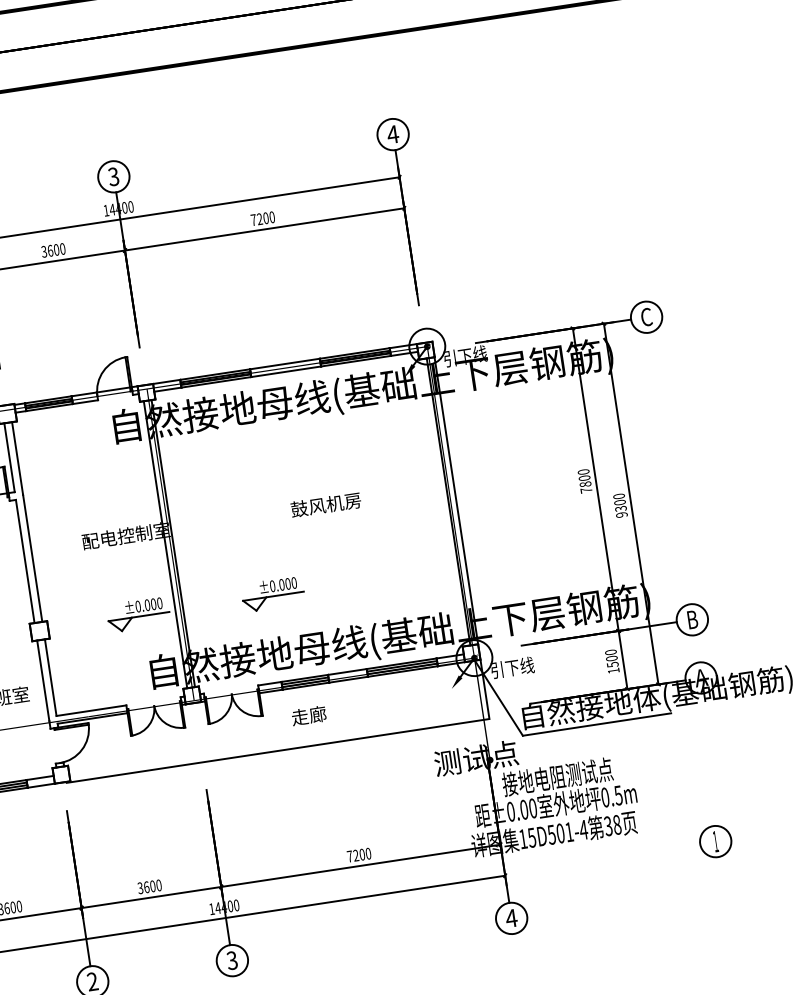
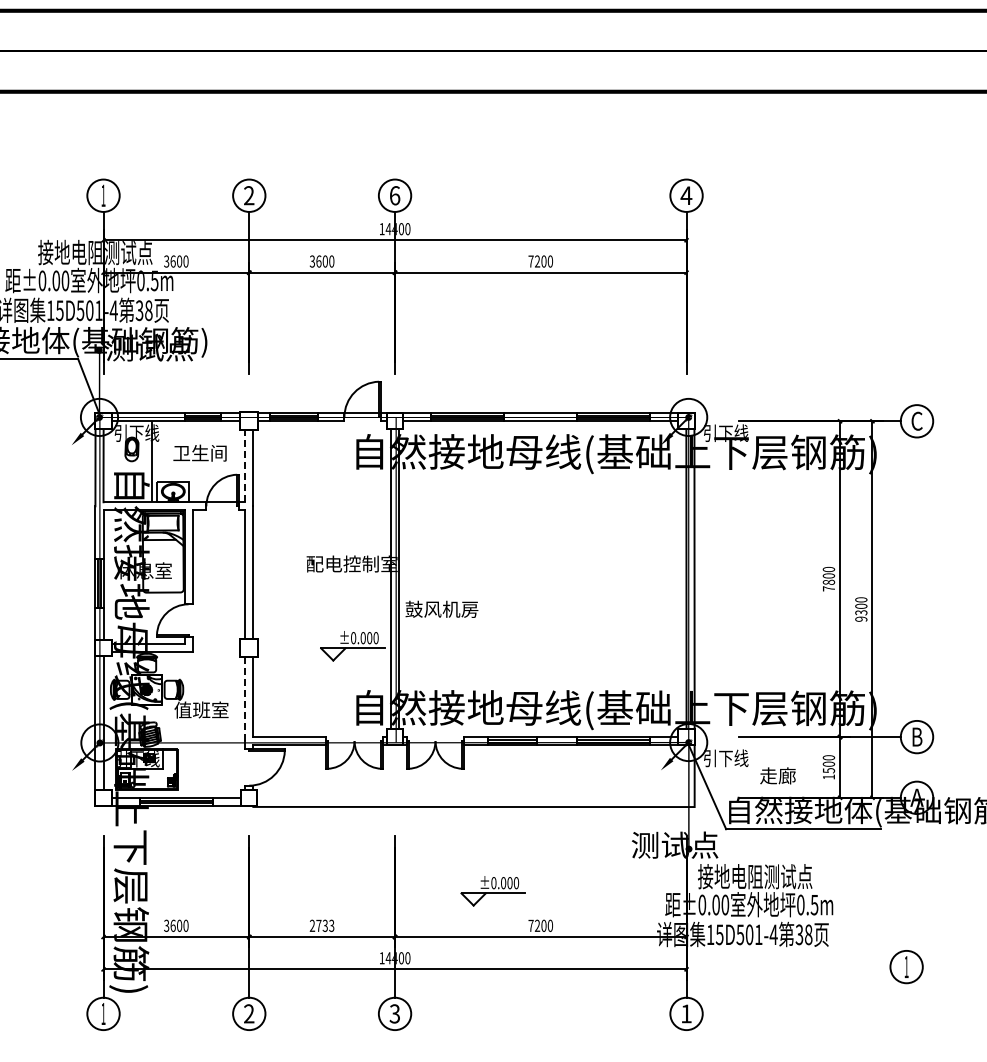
text: (113, 176) -> (394, 195), 3 -> 6
line: (9, 457) -> (245, 466), solid -> dashed
text: (325, 504) -> (441, 608), moved
part: (272, 594) -> (492, 891), moved
line: (43, 680) -> (245, 698), solid -> dashed
text: (308, 715) -> (777, 775), moved
text: (149, 886) -> (321, 925), 3600 -> 2733
text: (511, 918) -> (686, 1013), 4 -> 1

